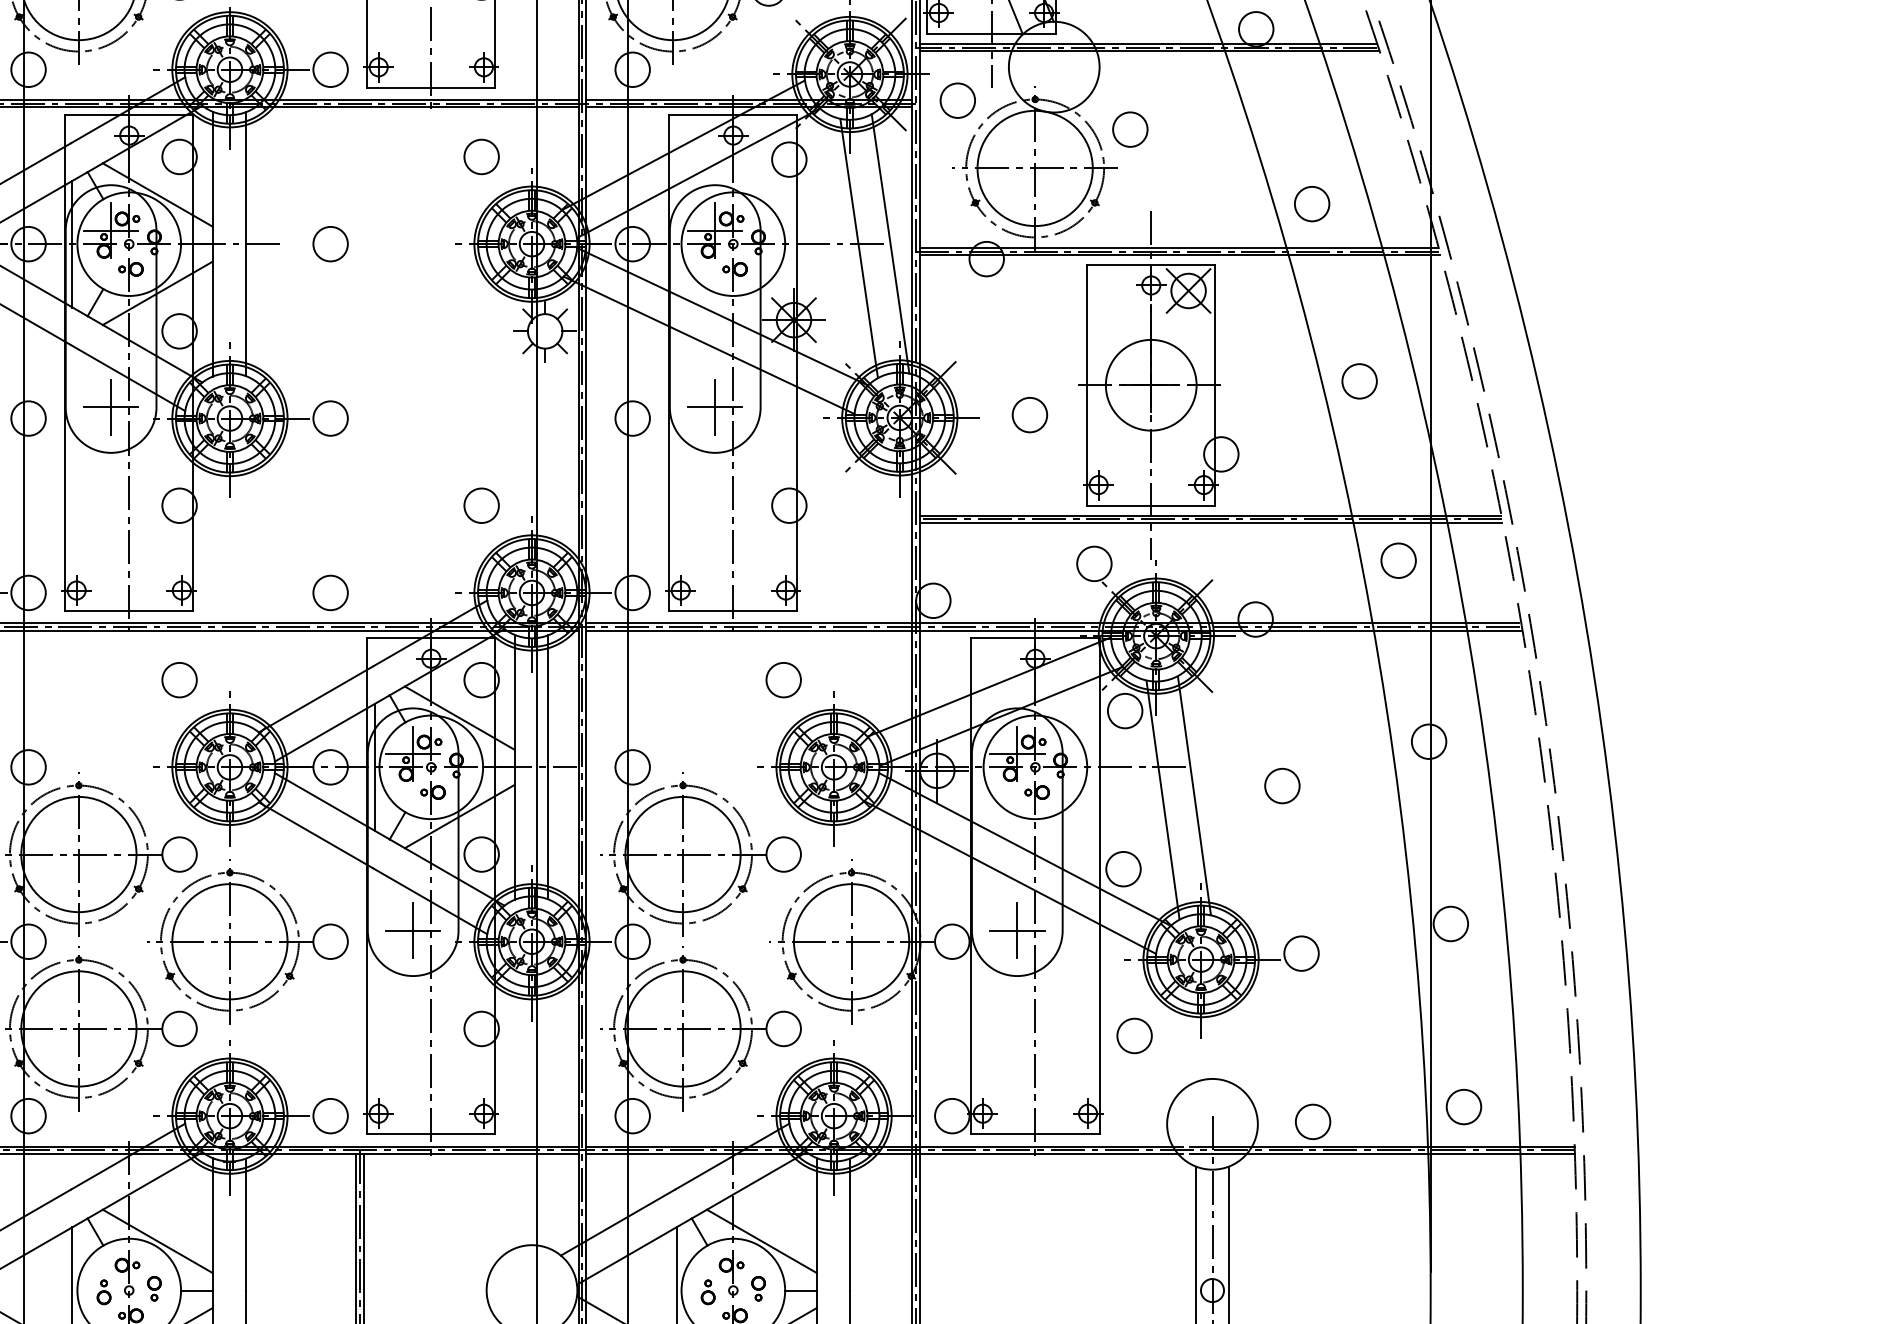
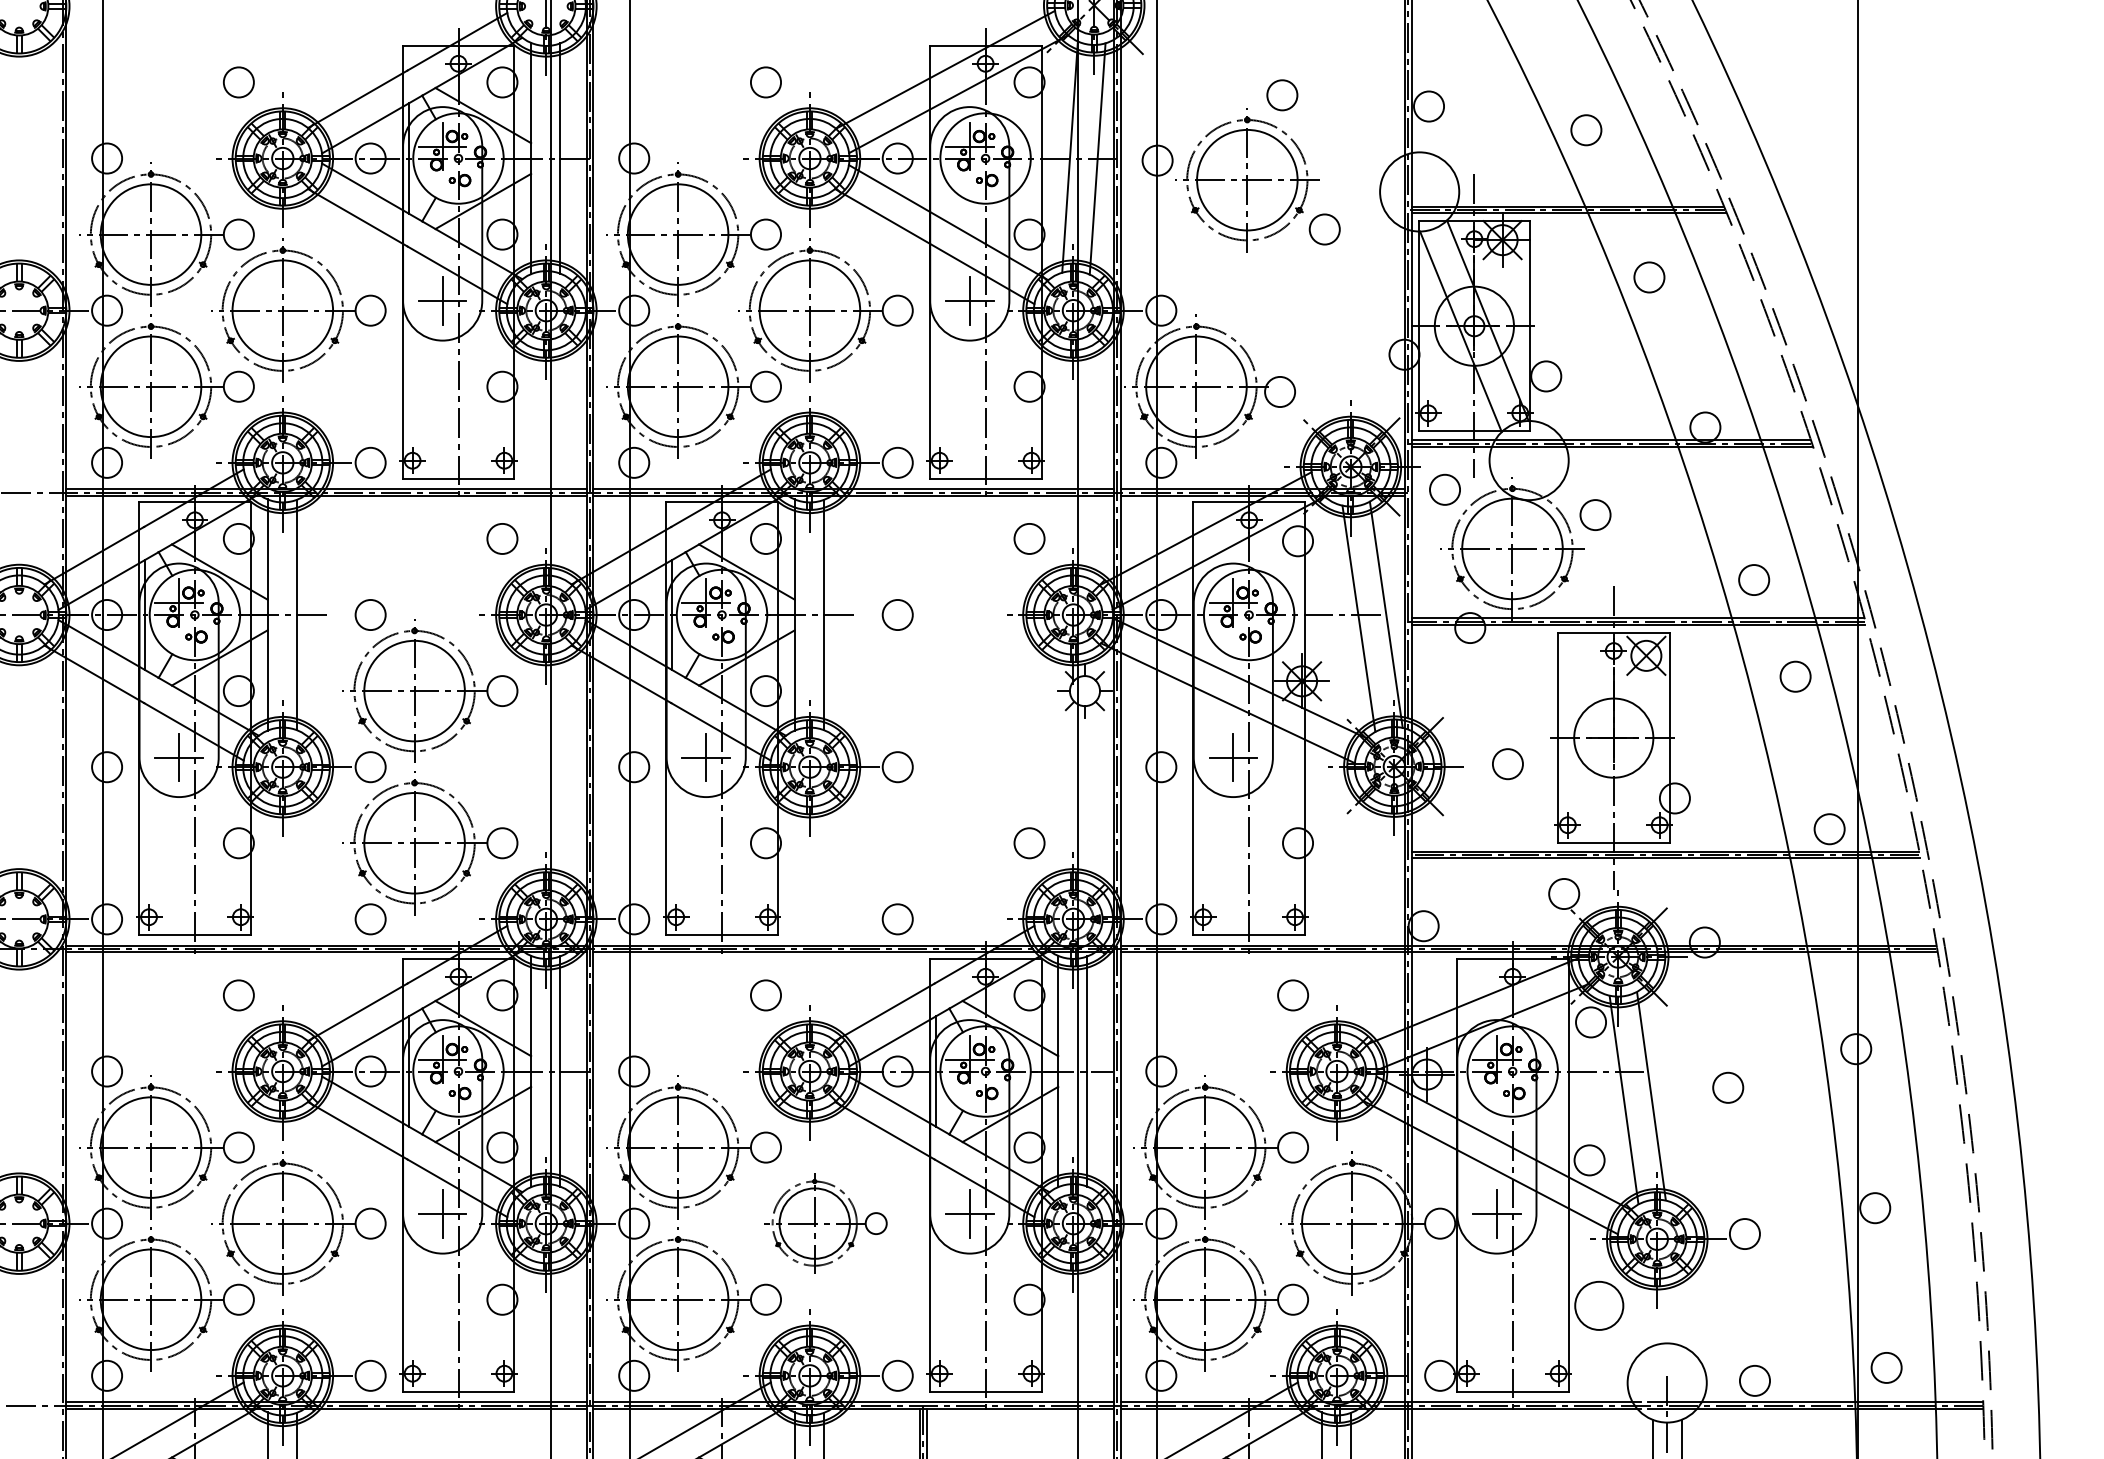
circle: (1359, 381) -> (1795, 676), moved
circle: (1398, 561) -> (1829, 829), moved
part: (247, 941) -> (825, 1223), size x0.7
circle: (1134, 1035) -> (1599, 1305), size x1.6

